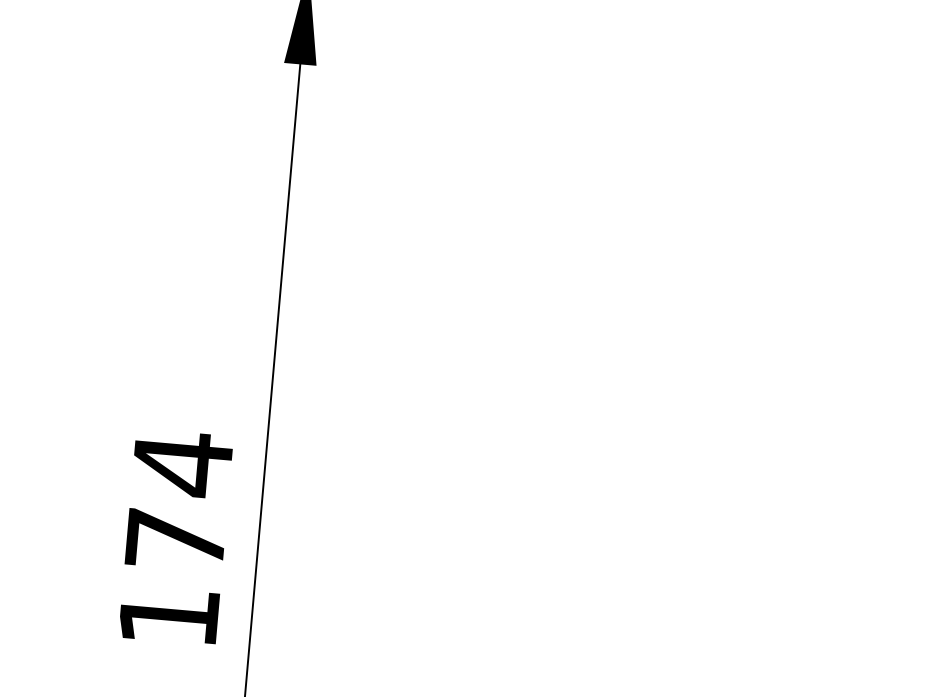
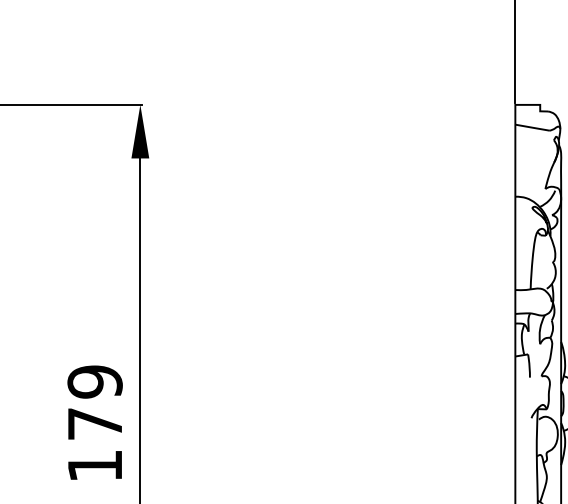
text: (181, 462) -> (94, 381), 174 -> 179

